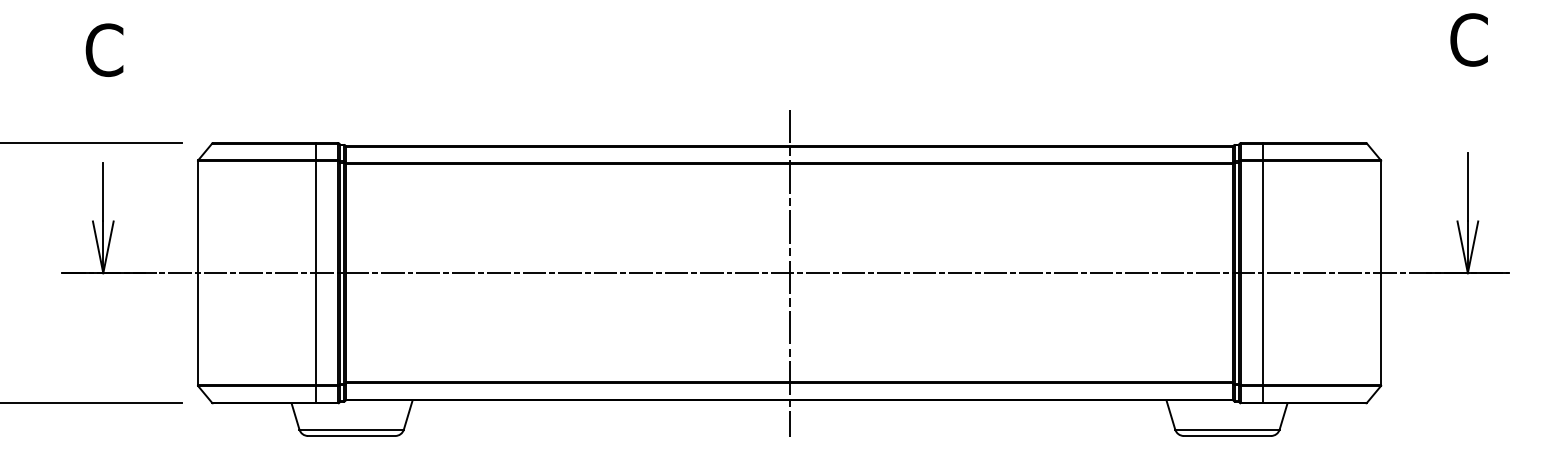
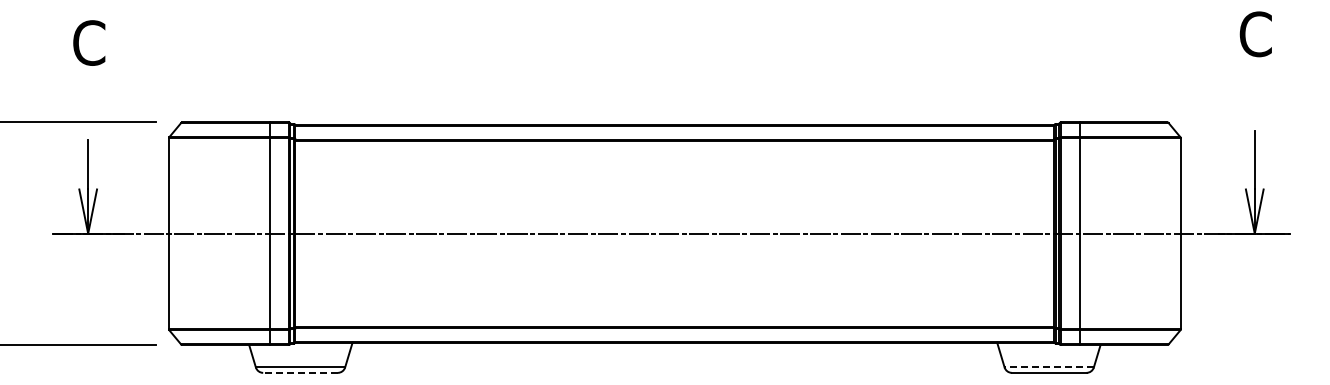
line: (789, 272) -> (674, 233), removed
line: (1227, 429) -> (1049, 367), solid -> dashed
line: (351, 435) -> (300, 372), solid -> dashed

